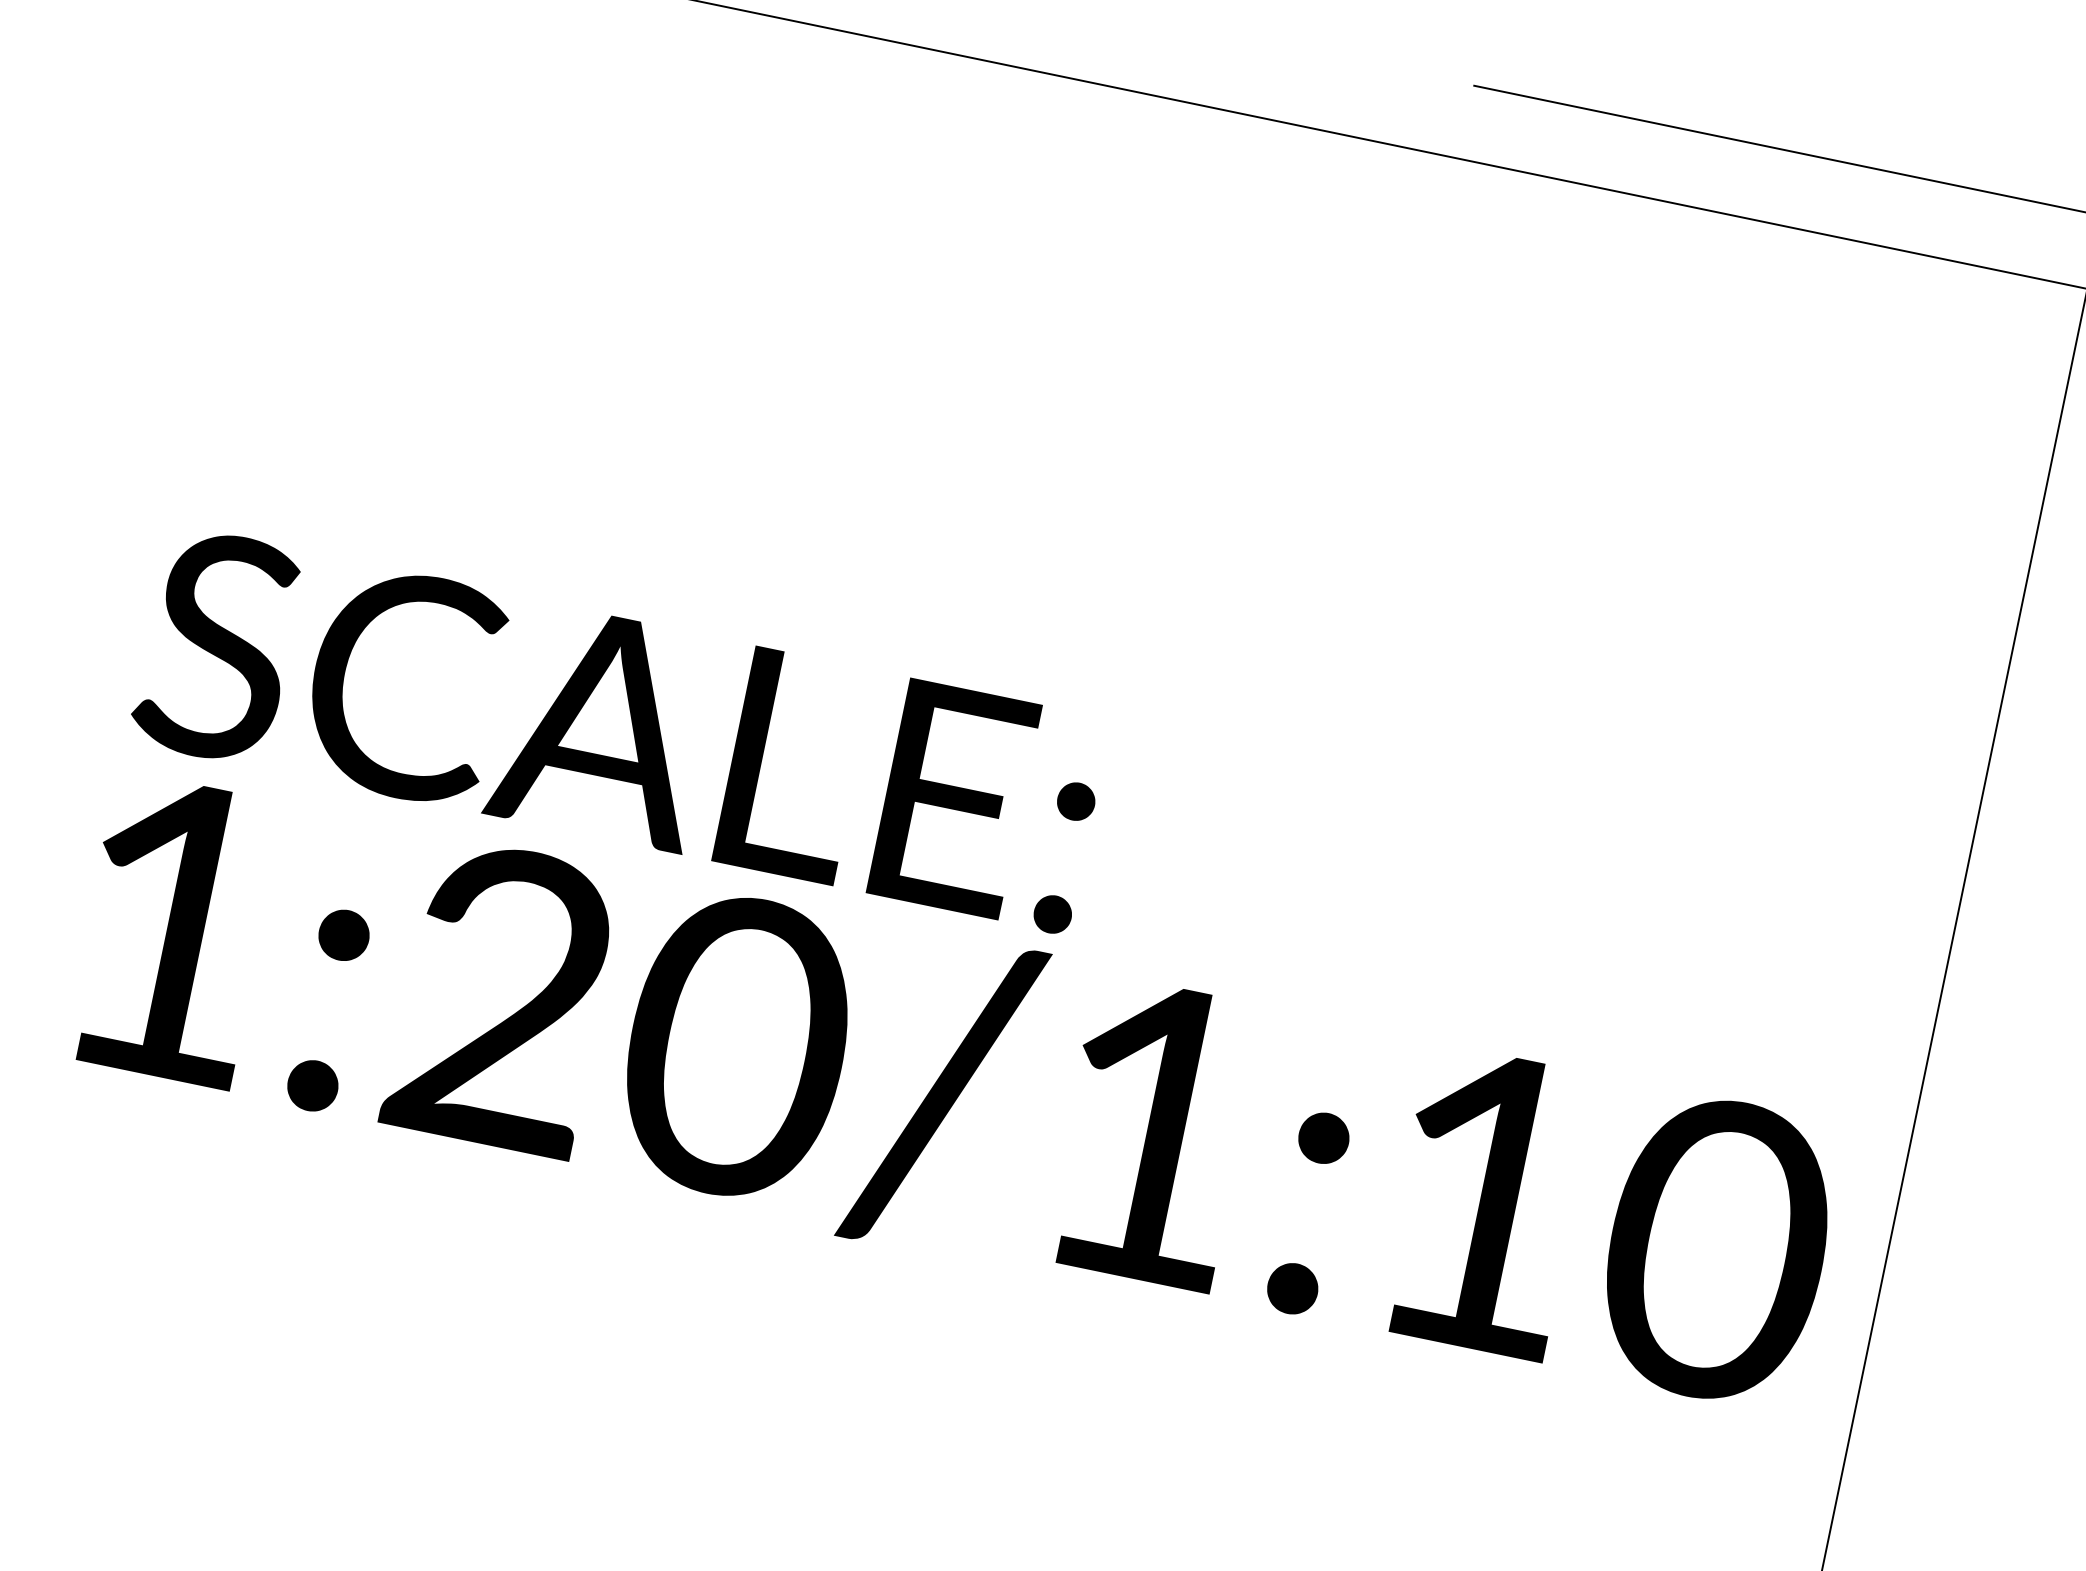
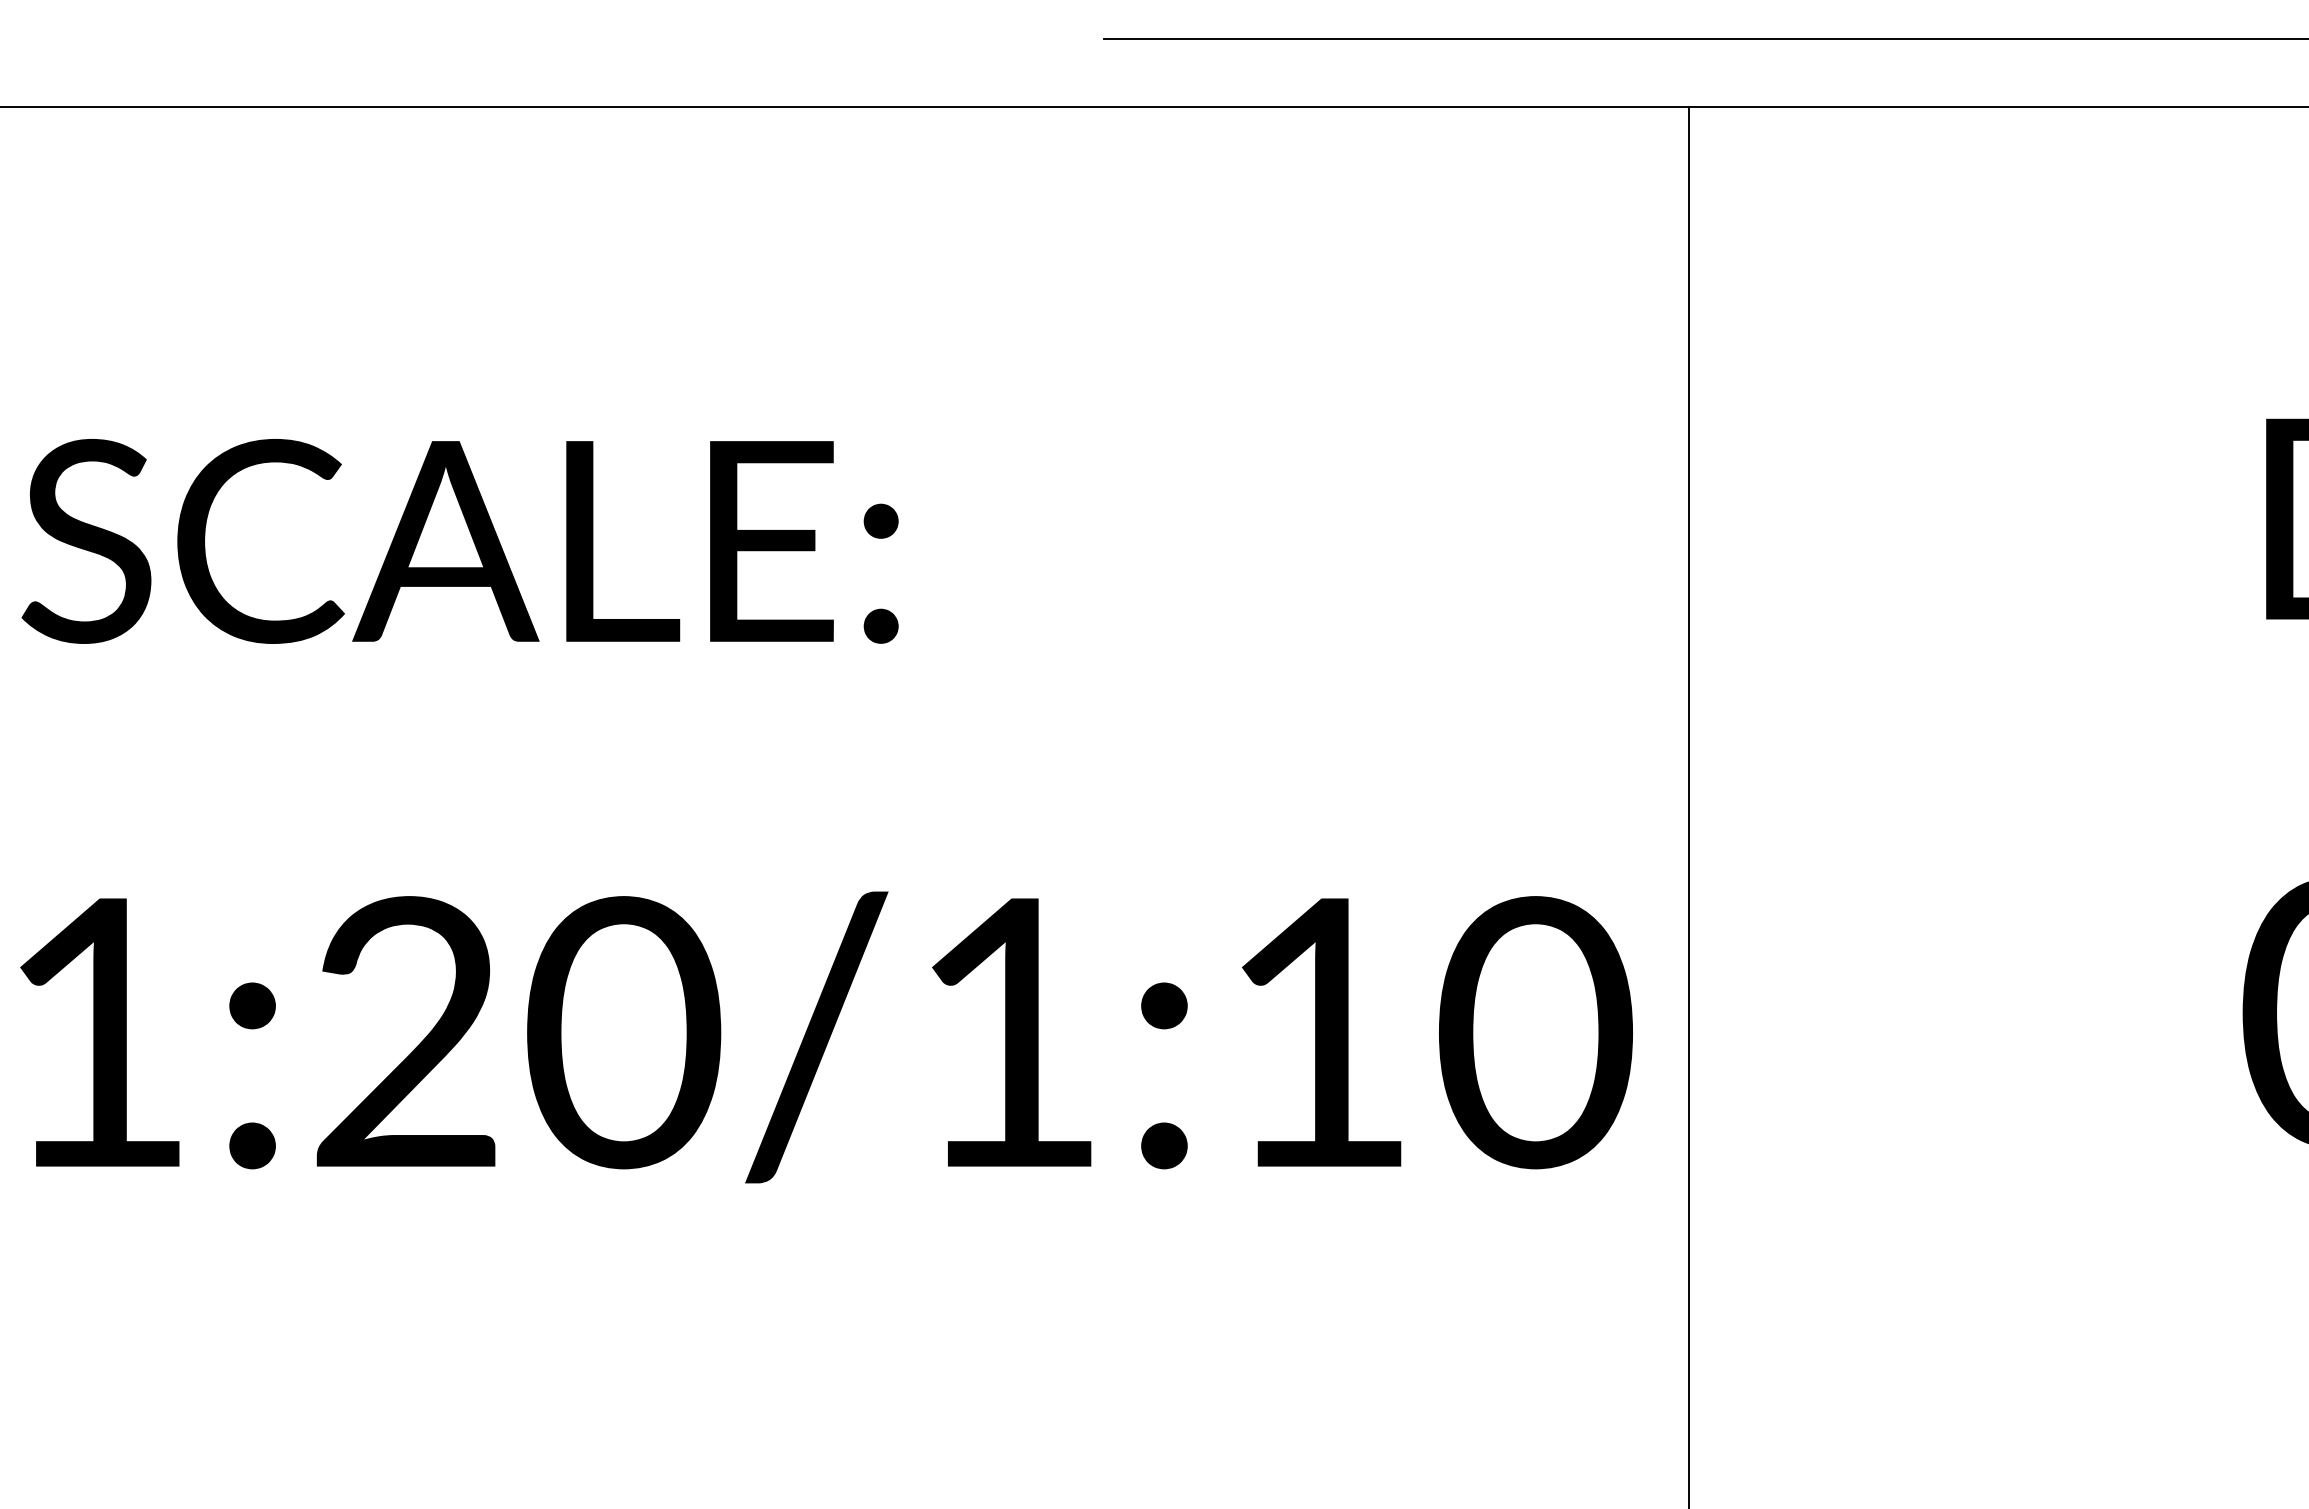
text: (618, 729) -> (459, 541), moved

